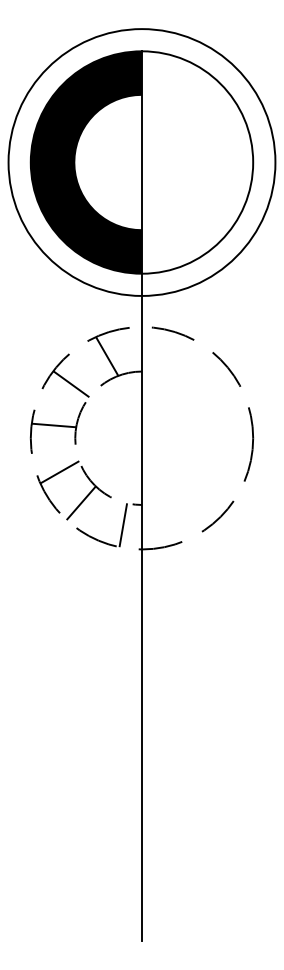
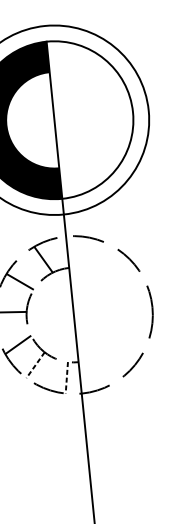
line: (80, 503) -> (35, 365), solid -> dashed
line: (123, 525) -> (66, 377), solid -> dashed

